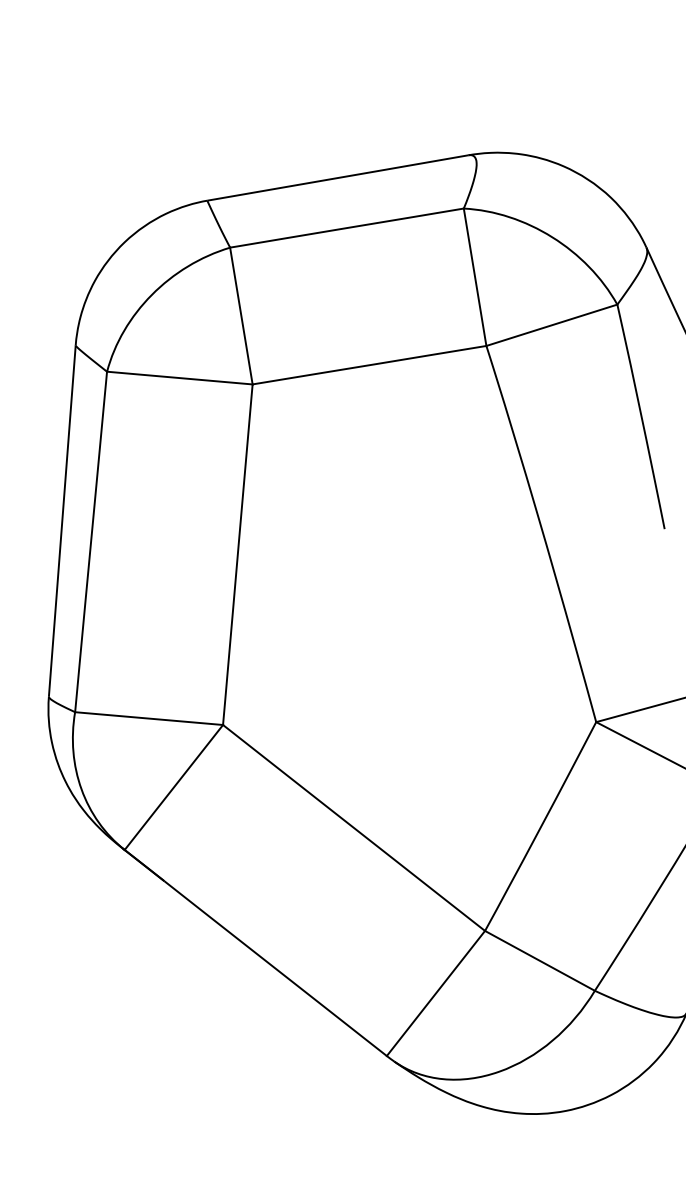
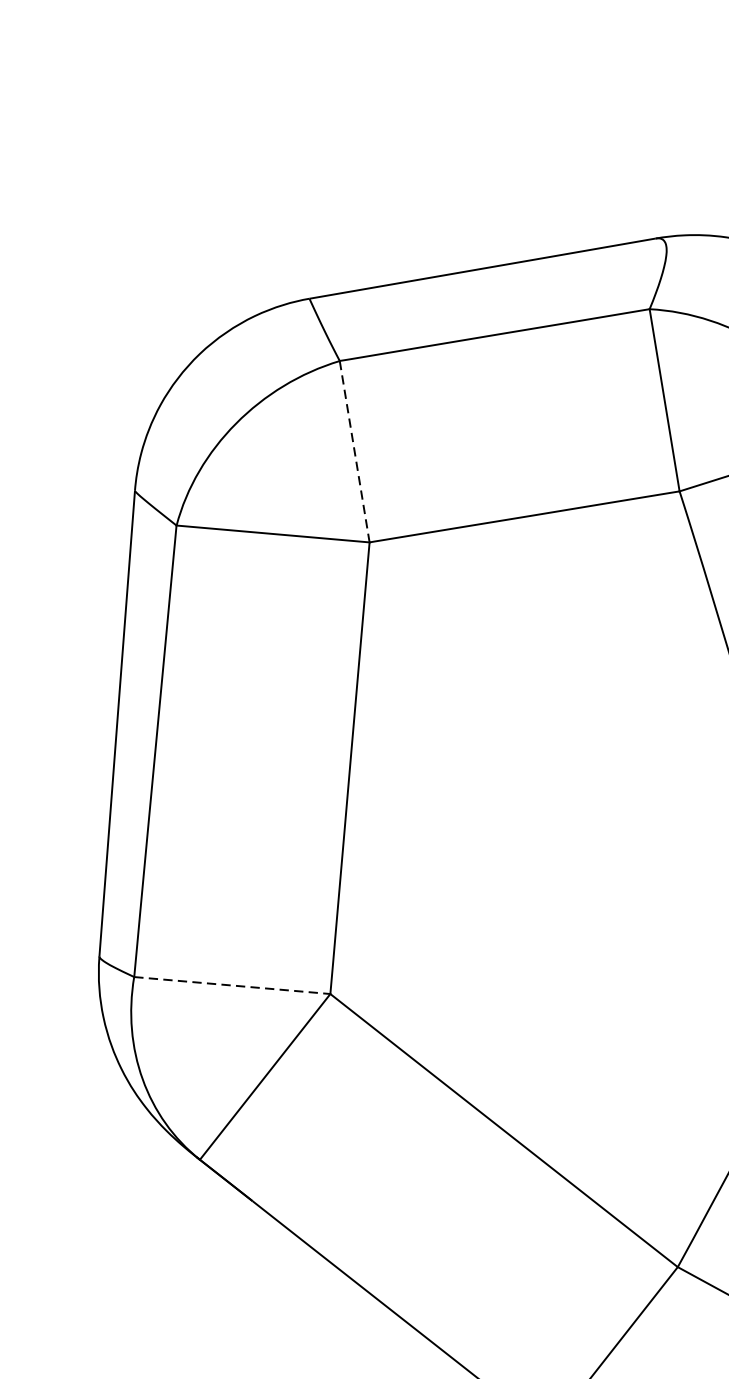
line: (241, 316) -> (354, 452), solid -> dashed
line: (149, 718) -> (232, 985), solid -> dashed

